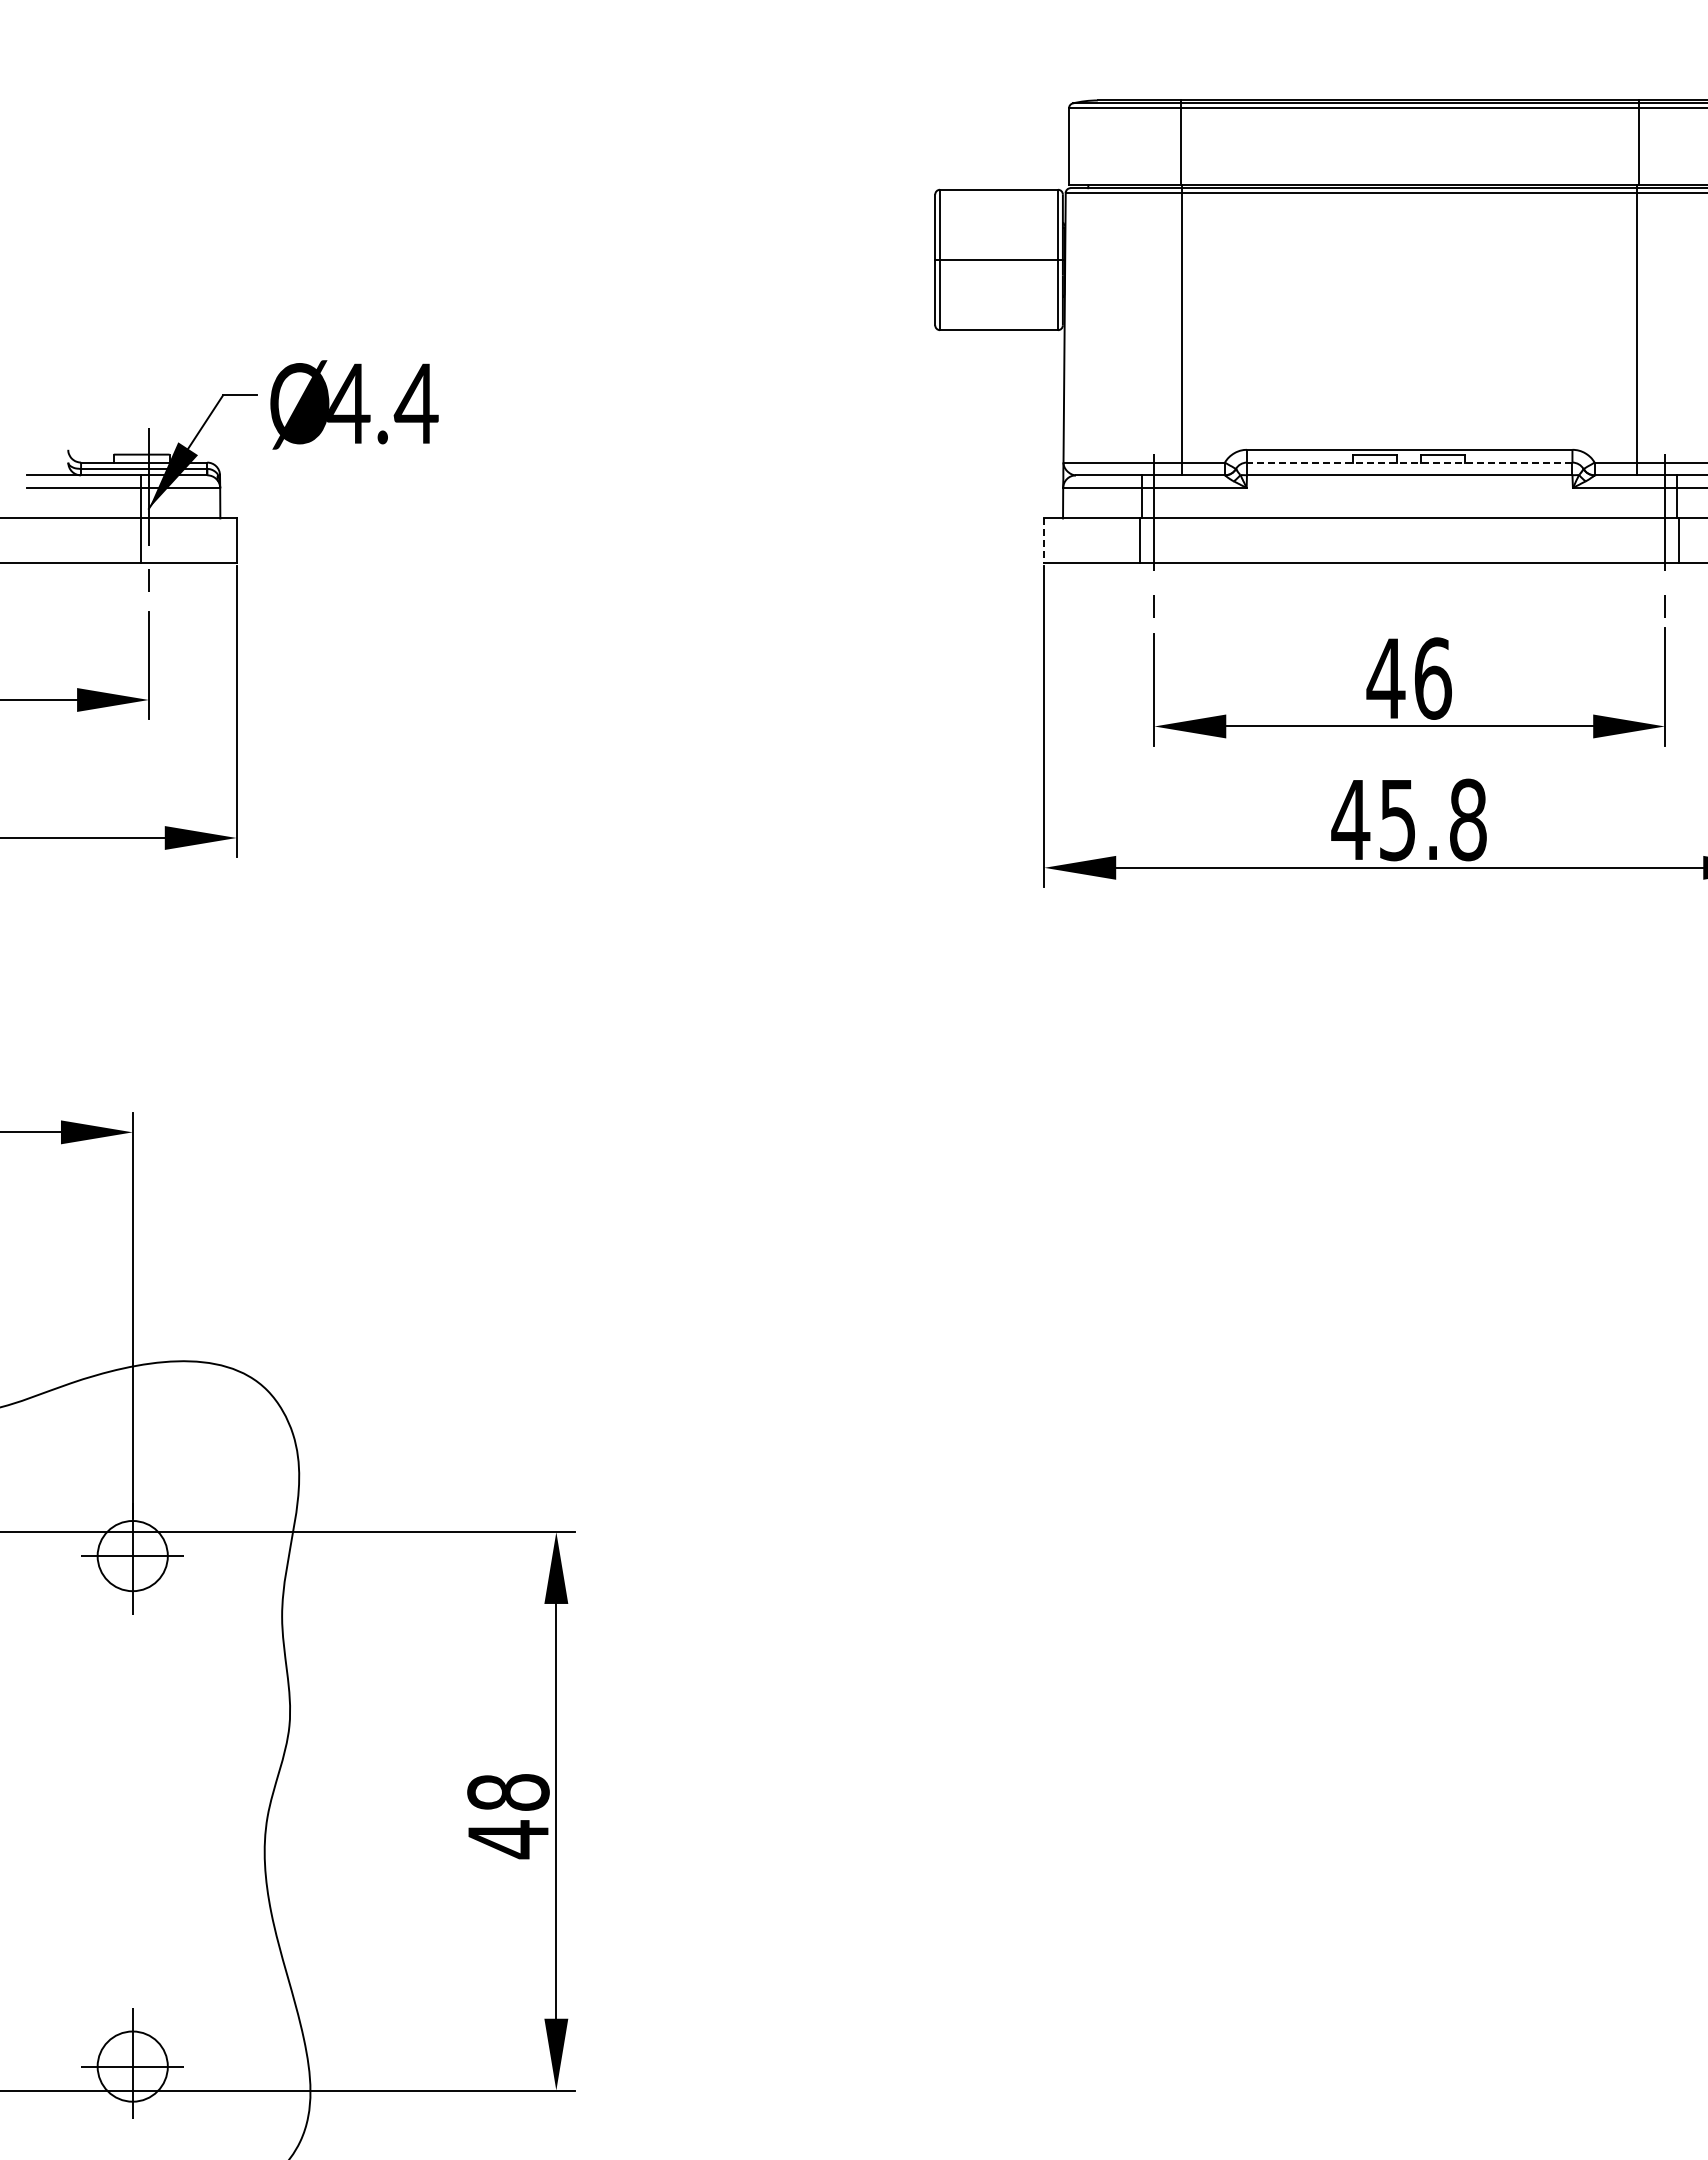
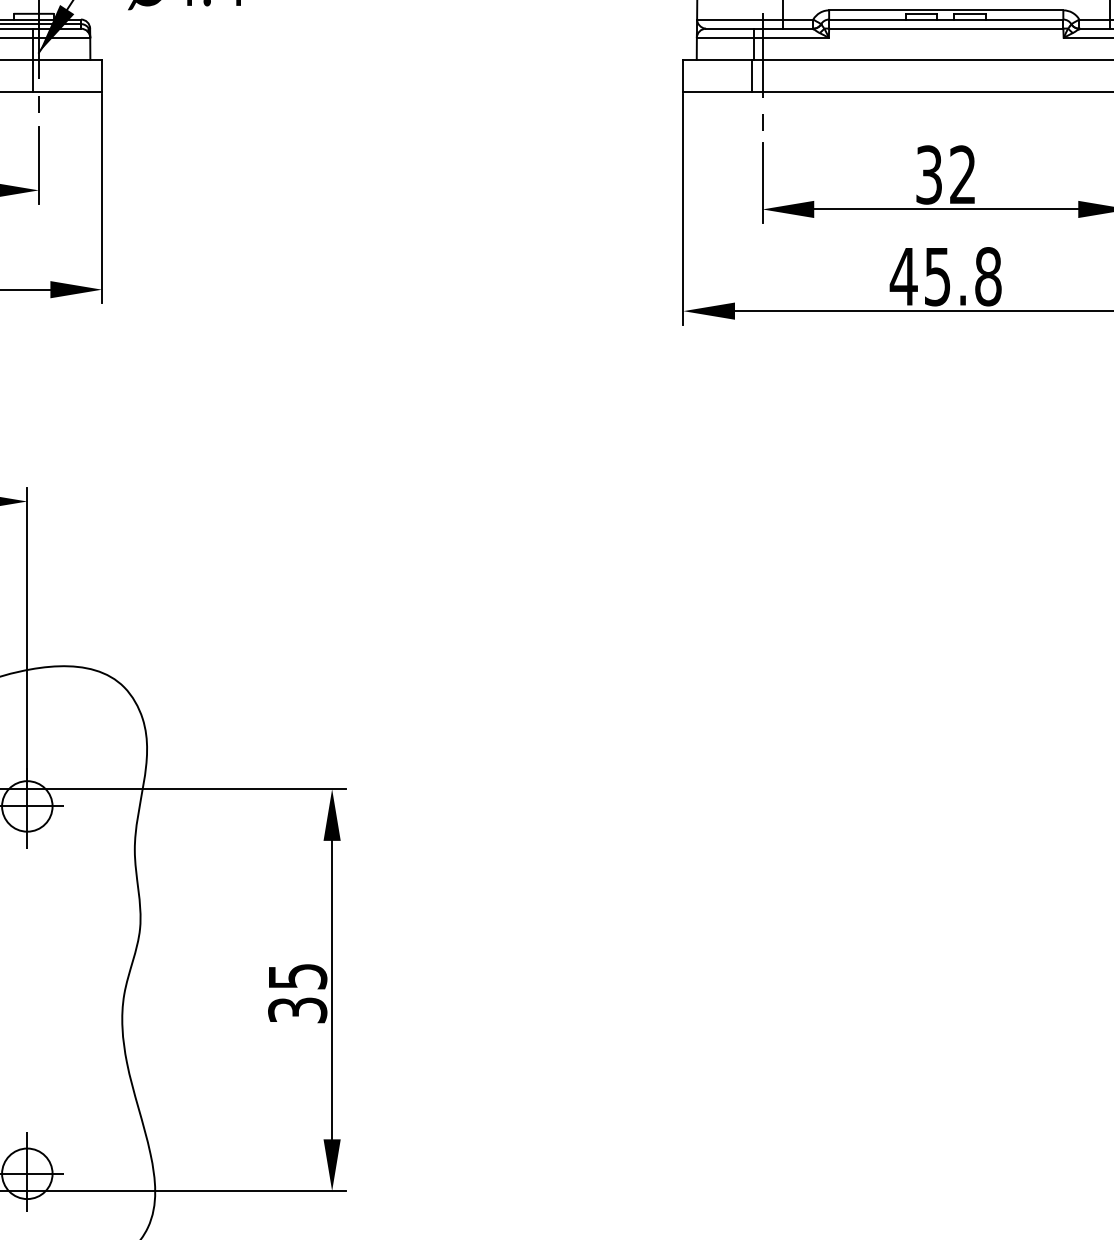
line: (1409, 462) -> (946, 19), dashed -> solid
line: (1044, 541) -> (683, 76), dashed -> solid
text: (1408, 678) -> (945, 174), 46 -> 32
text: (508, 1816) -> (297, 993), 48 -> 35

